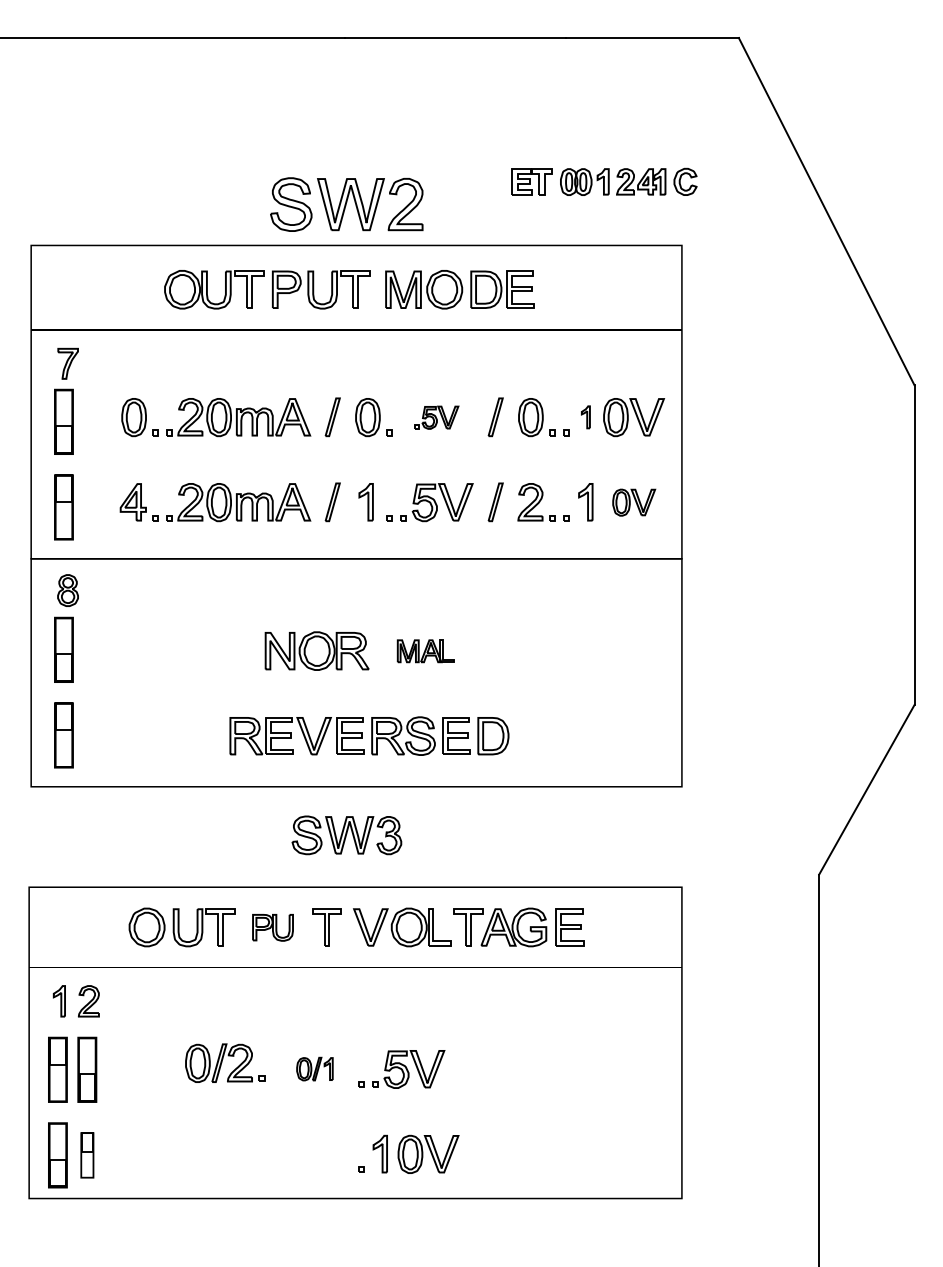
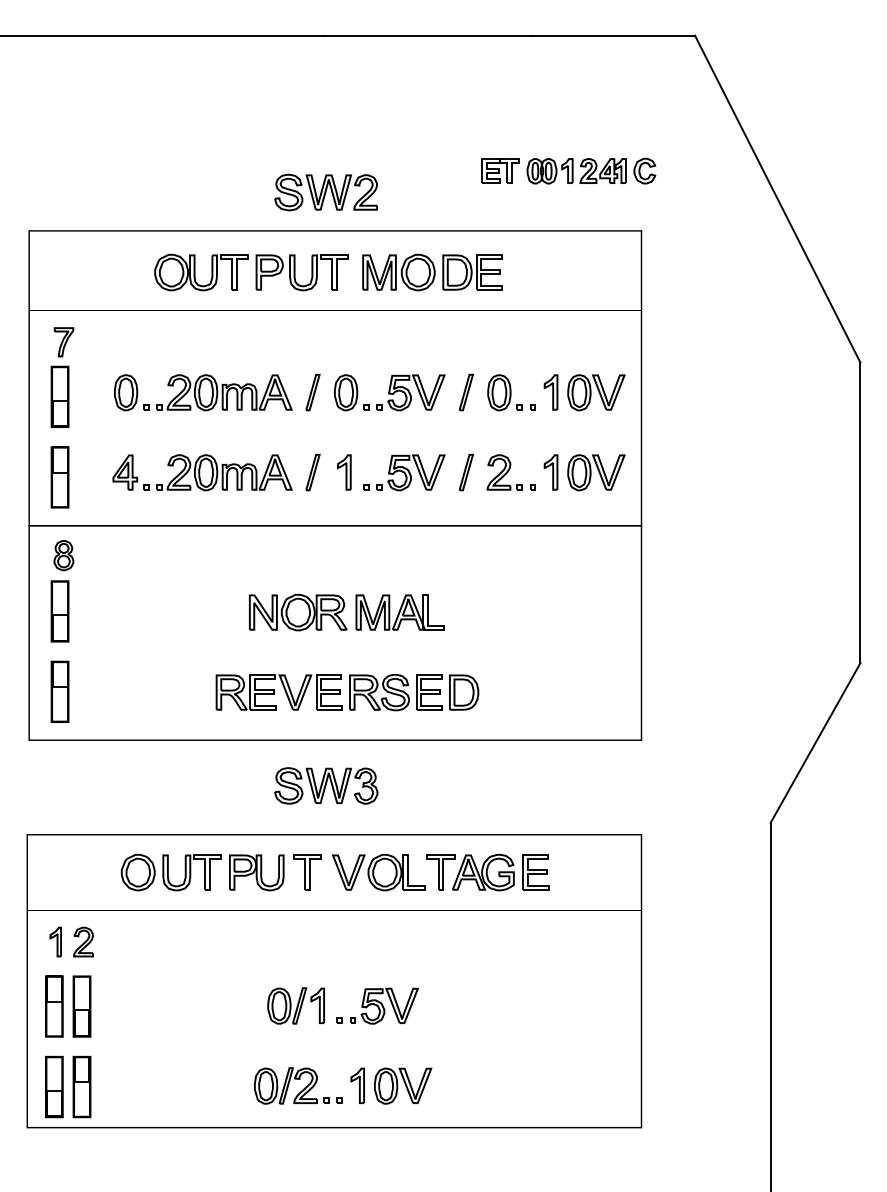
part: (346, 204) -> (325, 192), size x0.71
part: (436, 417) -> (410, 392), size x1.67
part: (585, 417) -> (550, 392), size x1.67
part: (634, 502) -> (596, 472), size x1.43
part: (425, 651) -> (400, 612), size x1.67
part: (272, 927) -> (256, 872), size x1.43
part: (225, 1062) -> (292, 1085), moved
part: (314, 1068) -> (295, 1005), size x1.67
part: (87, 1155) -> (82, 1087), size x1.43

